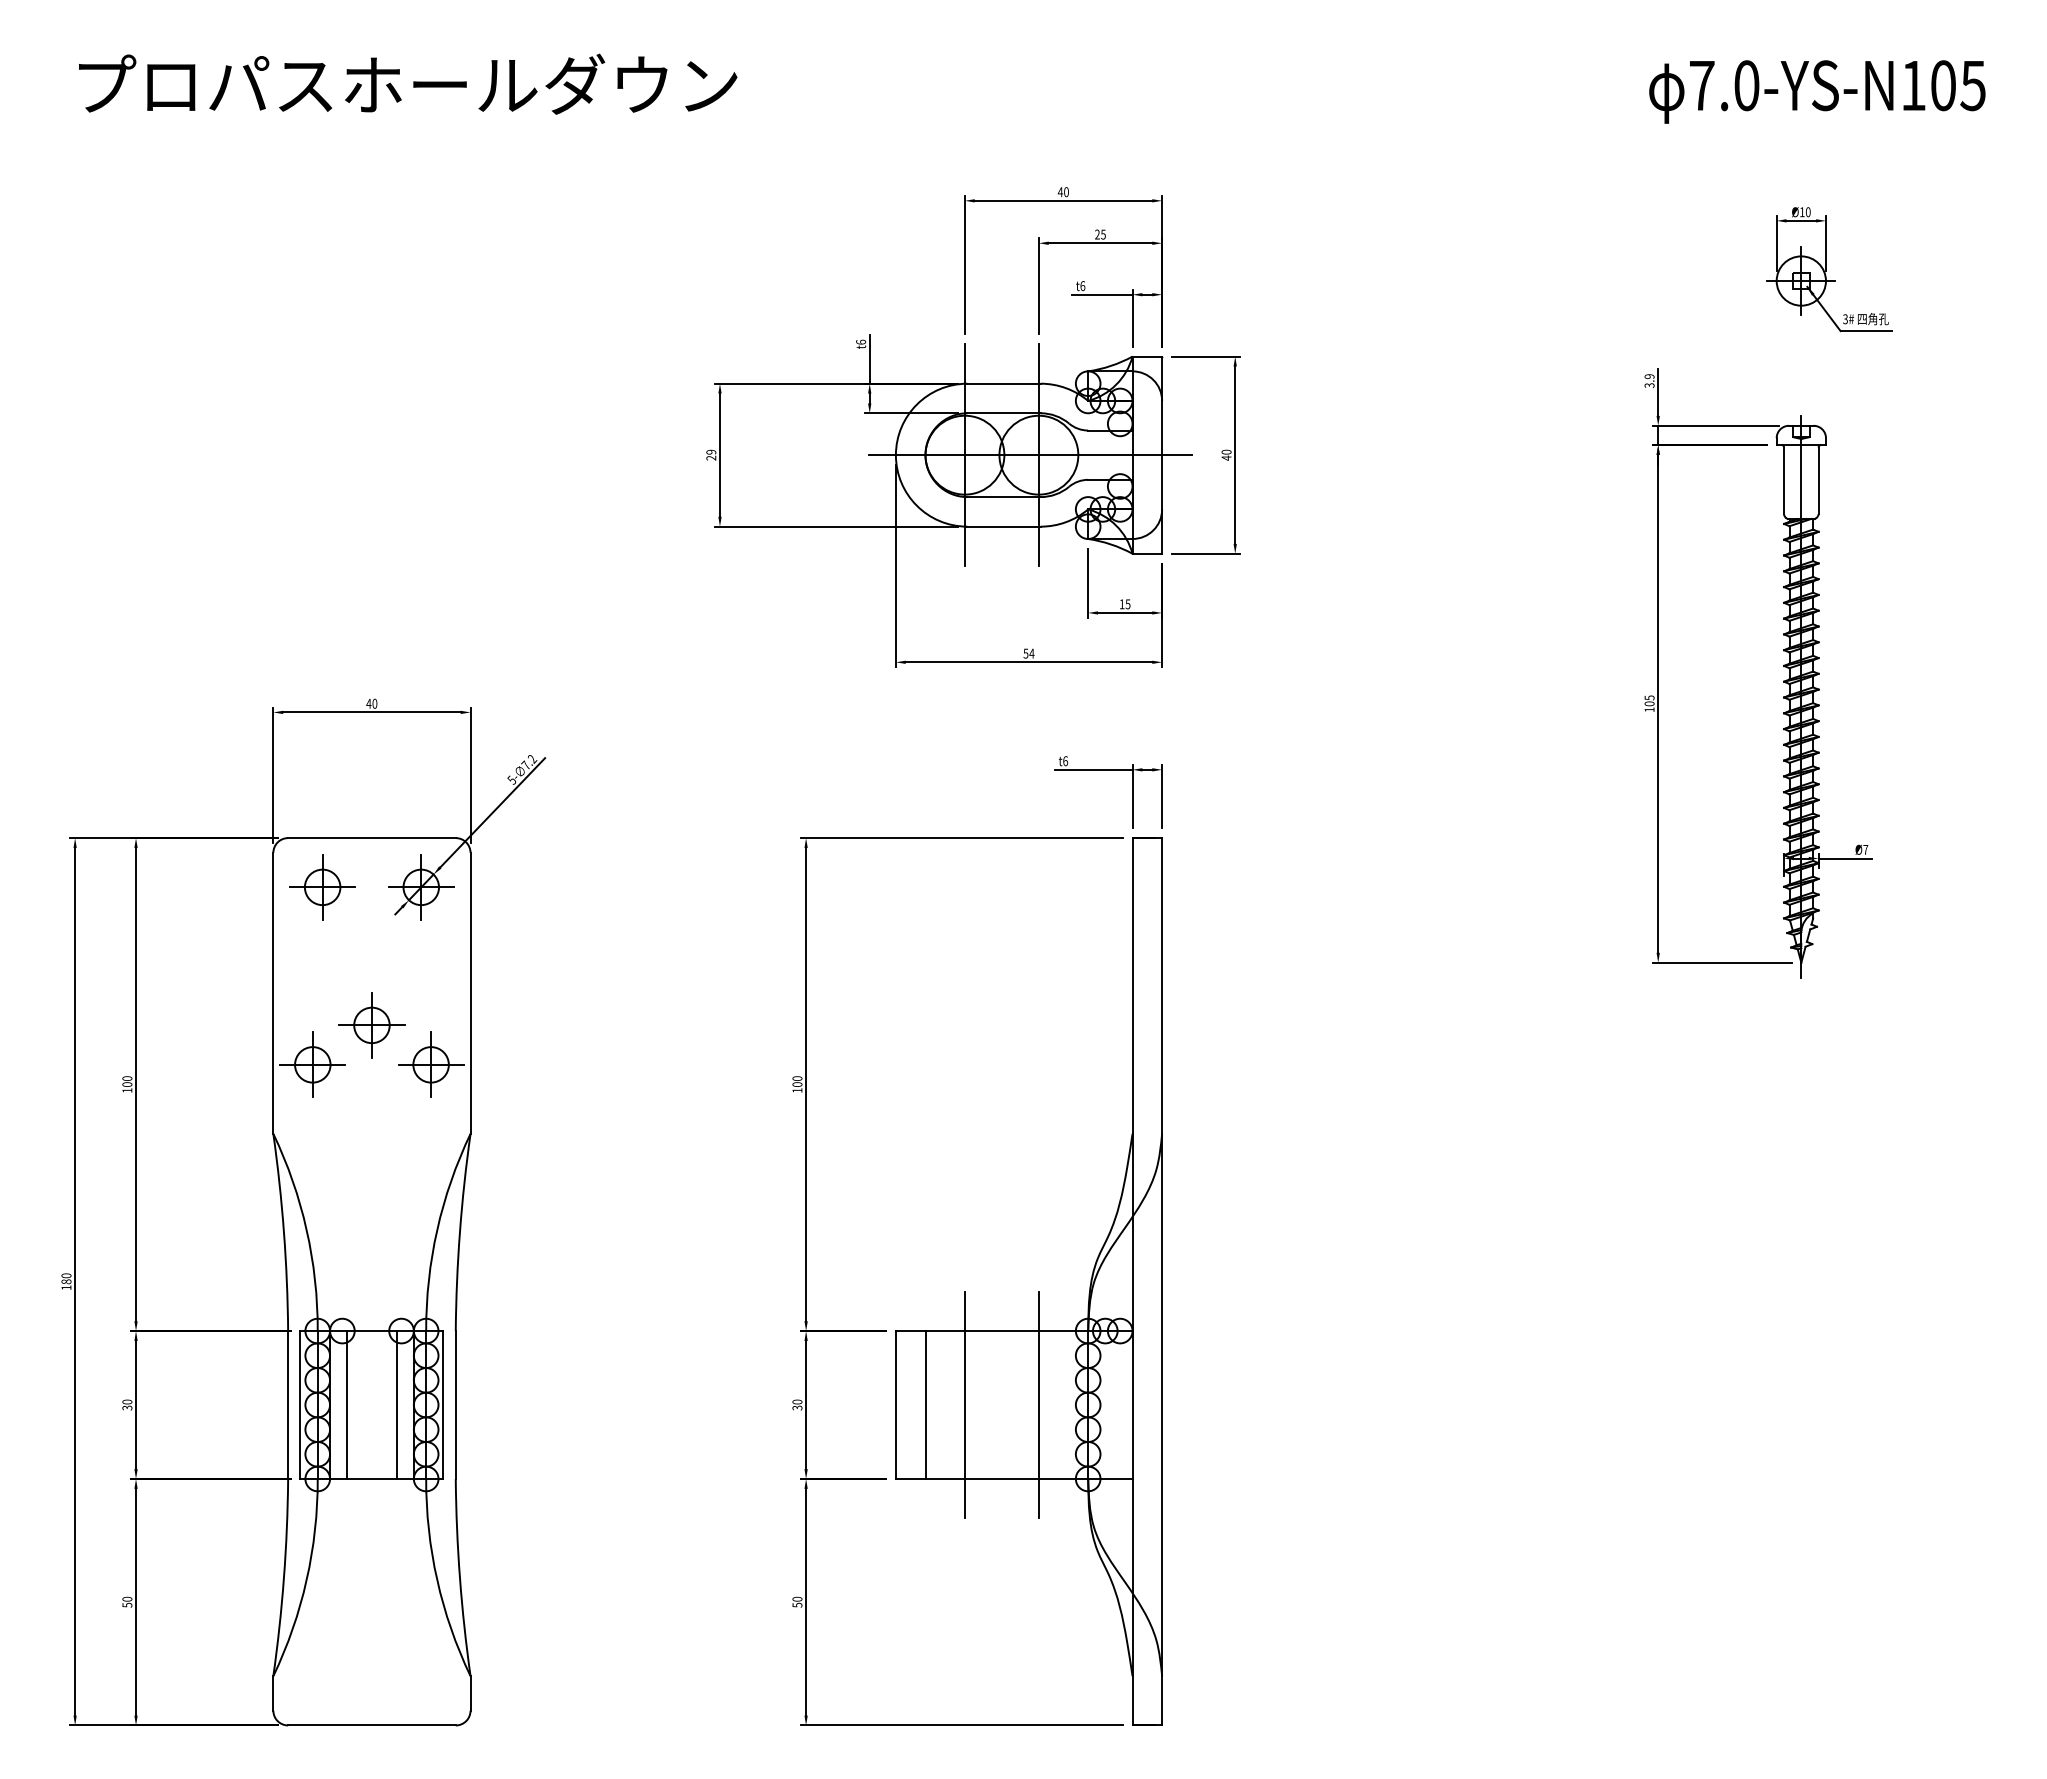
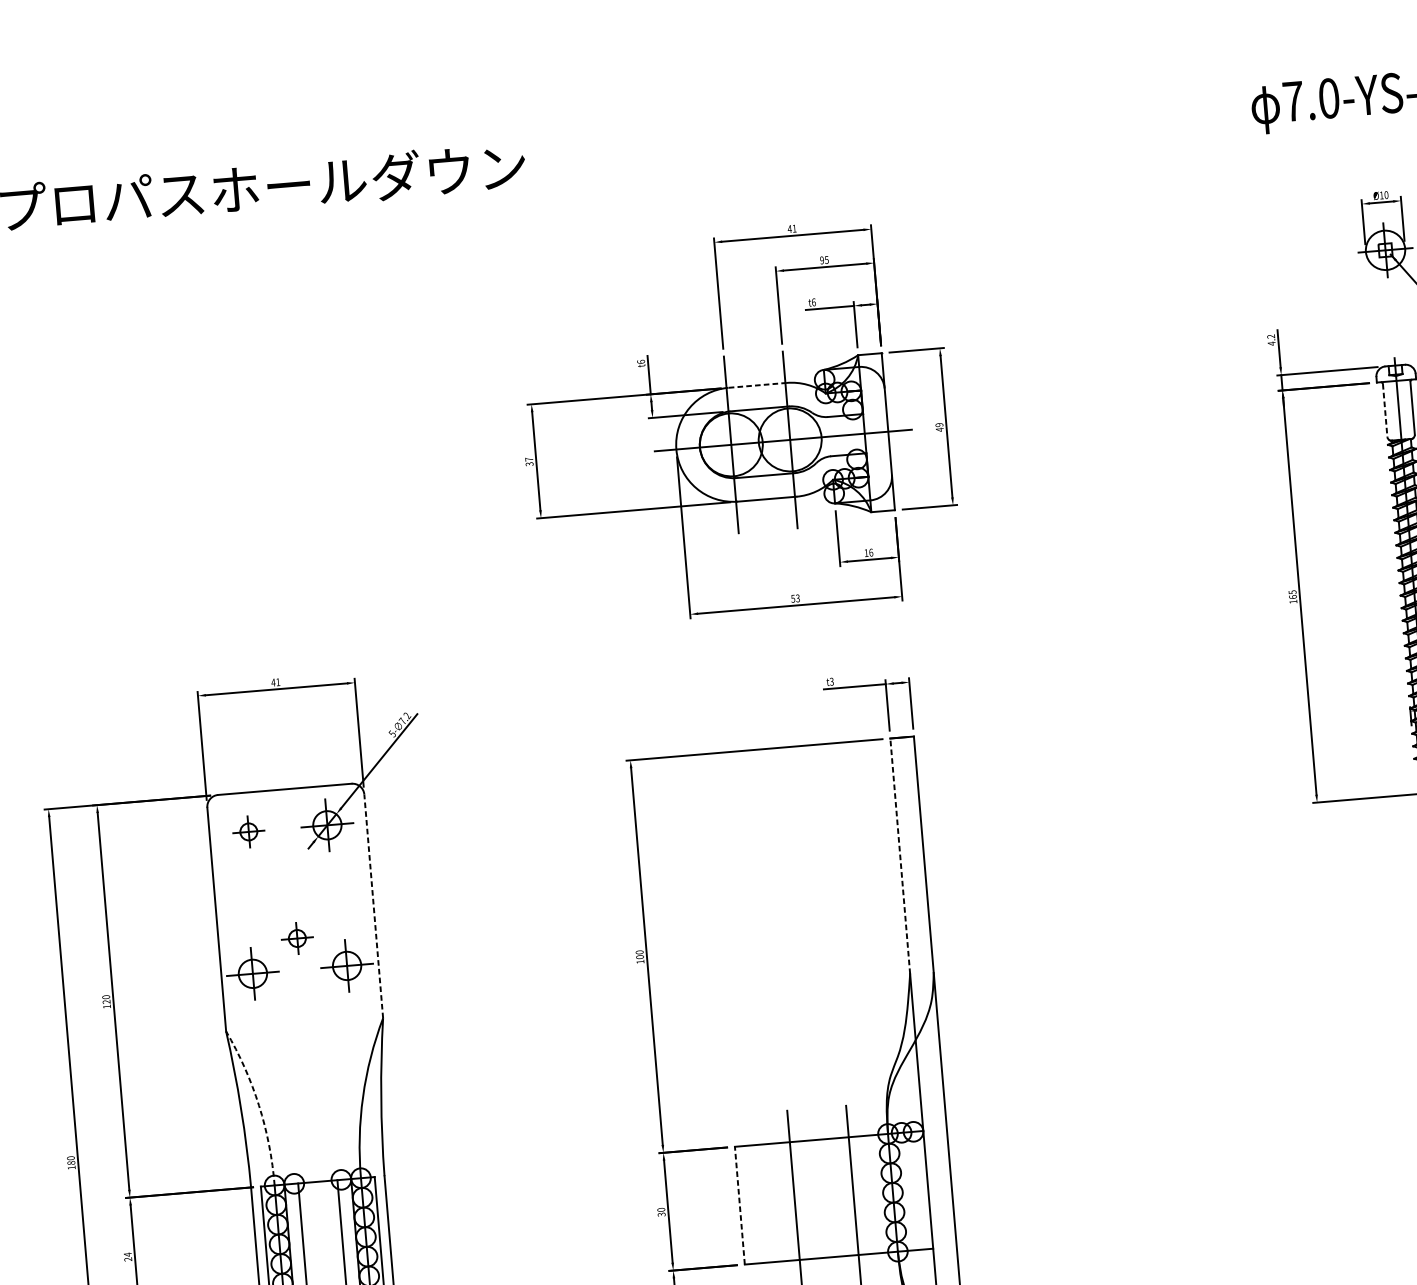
text: (1066, 192) -> (794, 228), 40 -> 41
text: (1097, 234) -> (822, 260), 25 -> 95
text: (1649, 381) -> (1271, 340), 3.9 -> 4.2
line: (1004, 383) -> (758, 385), solid -> dashed
text: (1226, 452) -> (939, 425), 40 -> 49
text: (711, 454) -> (529, 461), 29 -> 37
line: (1784, 481) -> (1385, 411), solid -> dashed
text: (1127, 604) -> (870, 552), 15 -> 16
text: (1031, 653) -> (797, 598), 54 -> 53
text: (374, 703) -> (277, 682), 40 -> 41
text: (1649, 703) -> (1292, 596), 105 -> 165
text: (1065, 761) -> (831, 682), t6 -> t3
part: (322, 887) -> (248, 832), size x0.6
line: (1132, 985) -> (900, 855), solid -> dashed
line: (470, 993) -> (373, 906), solid -> dashed
part: (371, 1025) -> (297, 938), size x0.6
text: (127, 1084) -> (106, 1001), 100 -> 120
arc: (306, 1229) -> (258, 1105), solid -> dashed
text: (127, 1404) -> (128, 1256), 30 -> 24
line: (925, 1404) -> (763, 1203), removed
line: (895, 1405) -> (739, 1206), solid -> dashed

